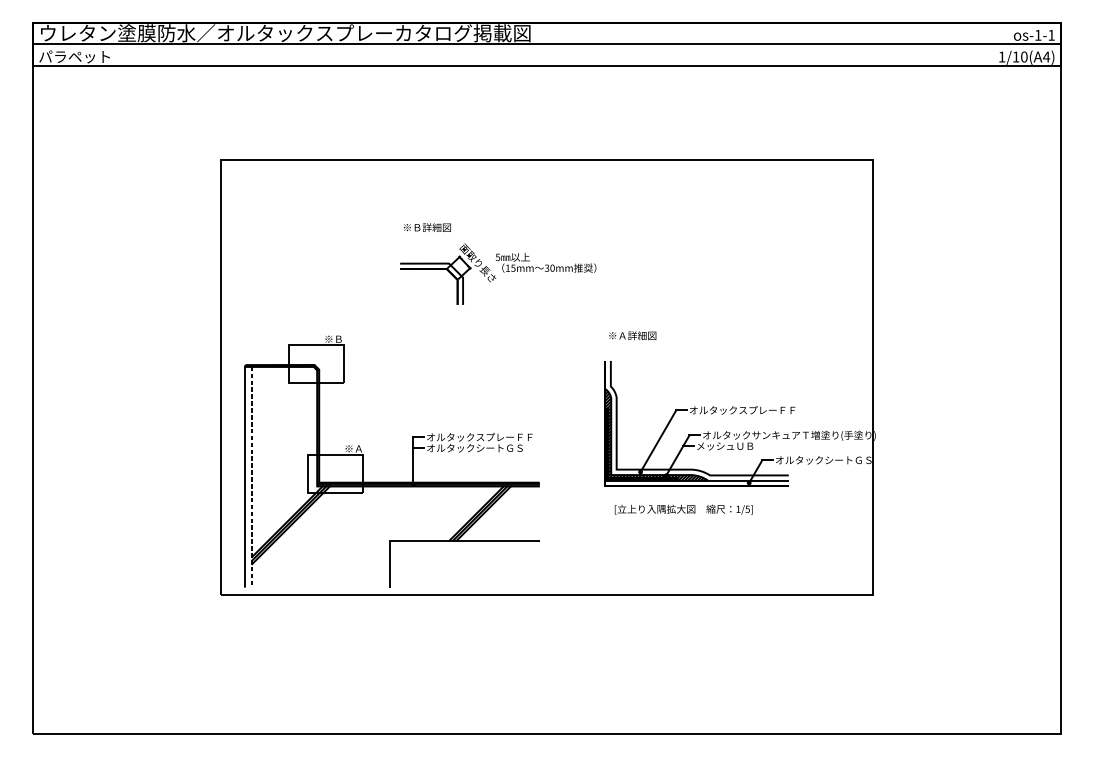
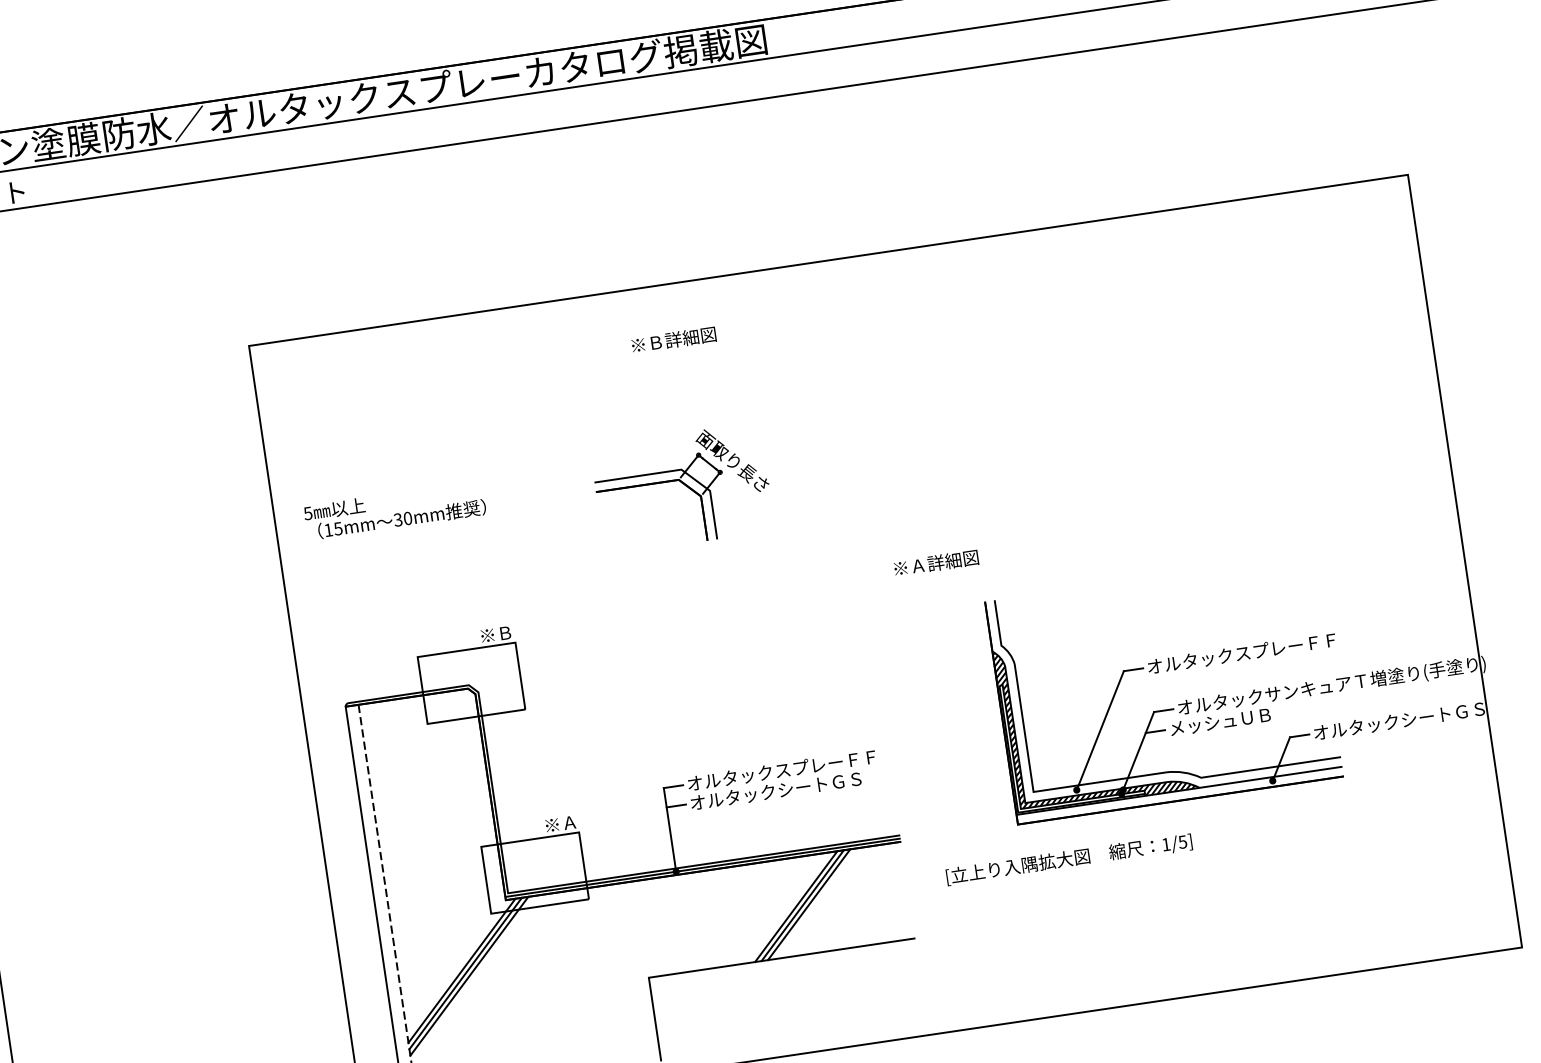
text: (427, 227) -> (673, 339), moved
text: (545, 262) -> (393, 510), moved
text: (632, 335) -> (935, 562), moved
text: (683, 509) -> (1068, 859), moved

